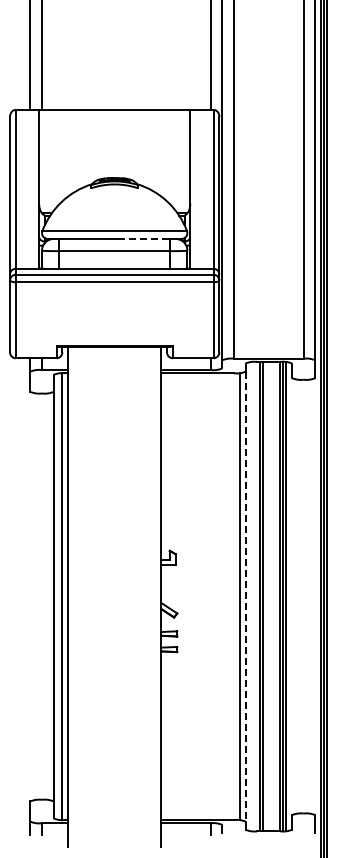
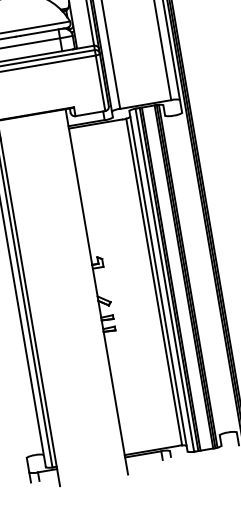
line: (144, 239) -> (40, 32), dashed -> solid
line: (245, 596) -> (158, 281), dashed -> solid
line: (254, 596) -> (164, 280), added

